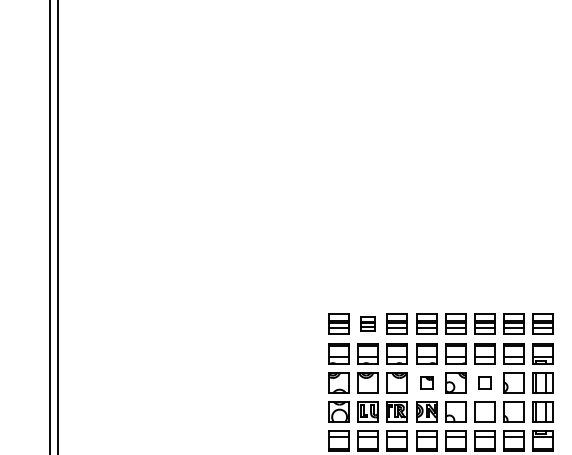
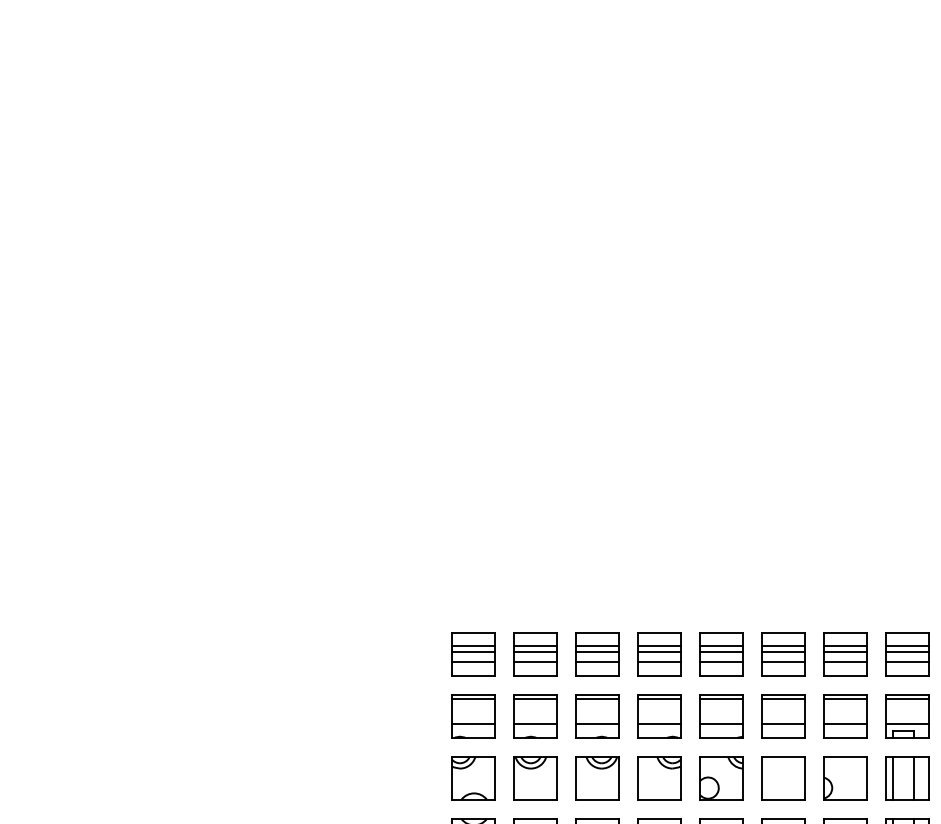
part: (367, 323) -> (533, 652), size x1.43
part: (426, 382) -> (659, 778), size x1.67
part: (484, 382) -> (783, 778), size x1.67

